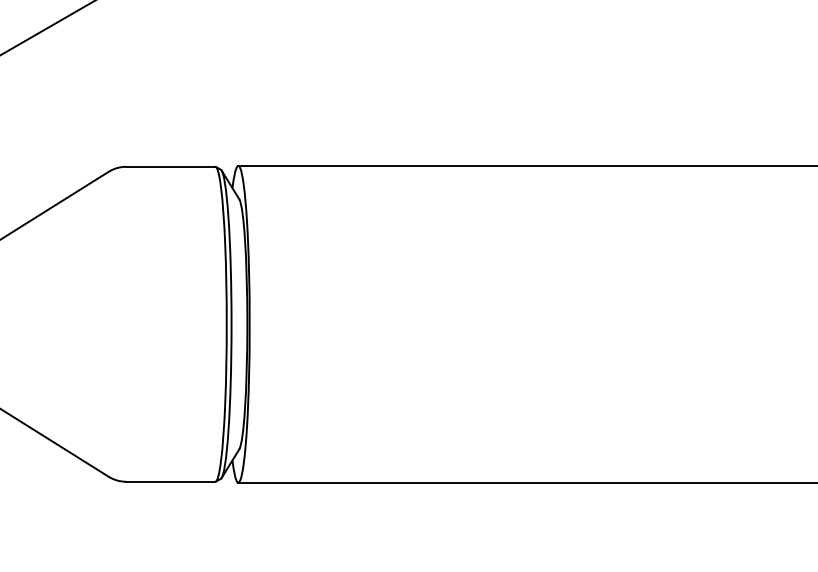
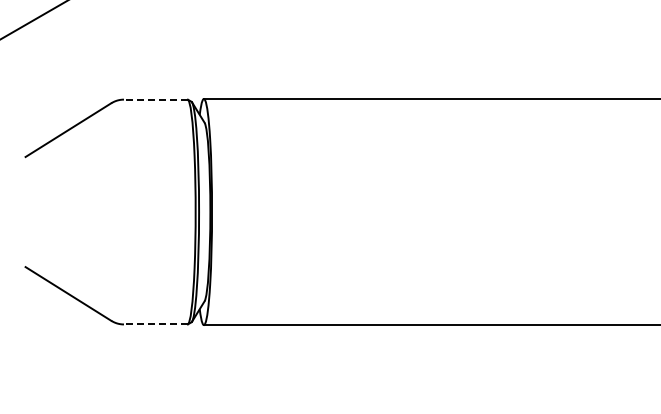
line: (170, 166) -> (155, 99), solid -> dashed
line: (170, 481) -> (155, 324), solid -> dashed

